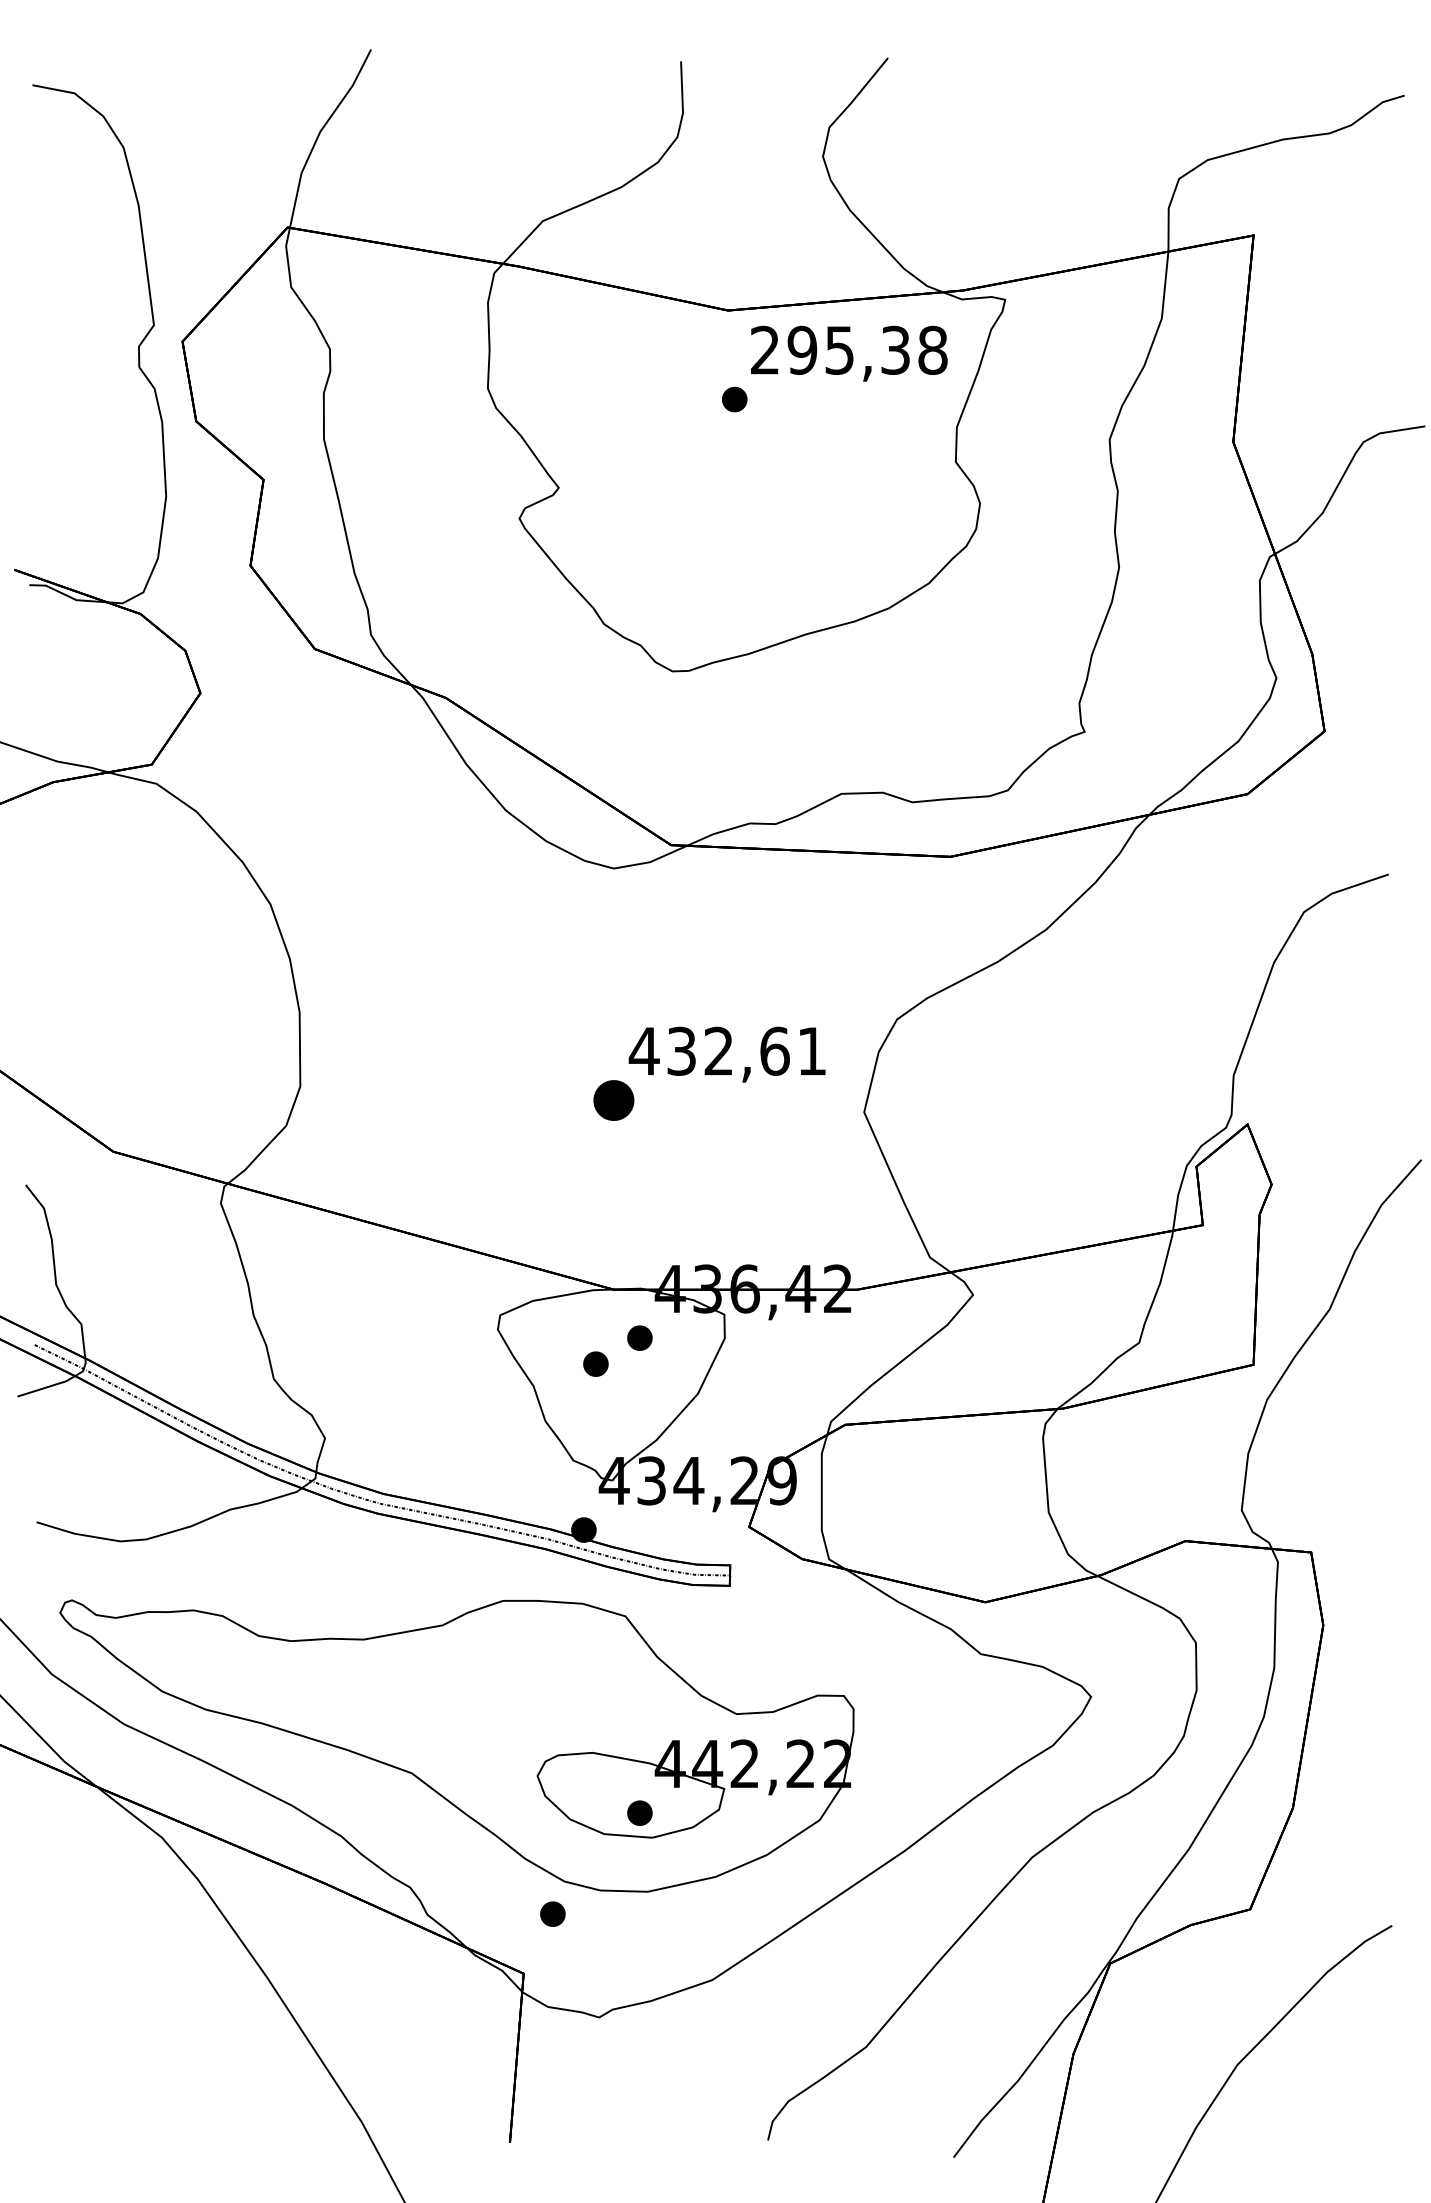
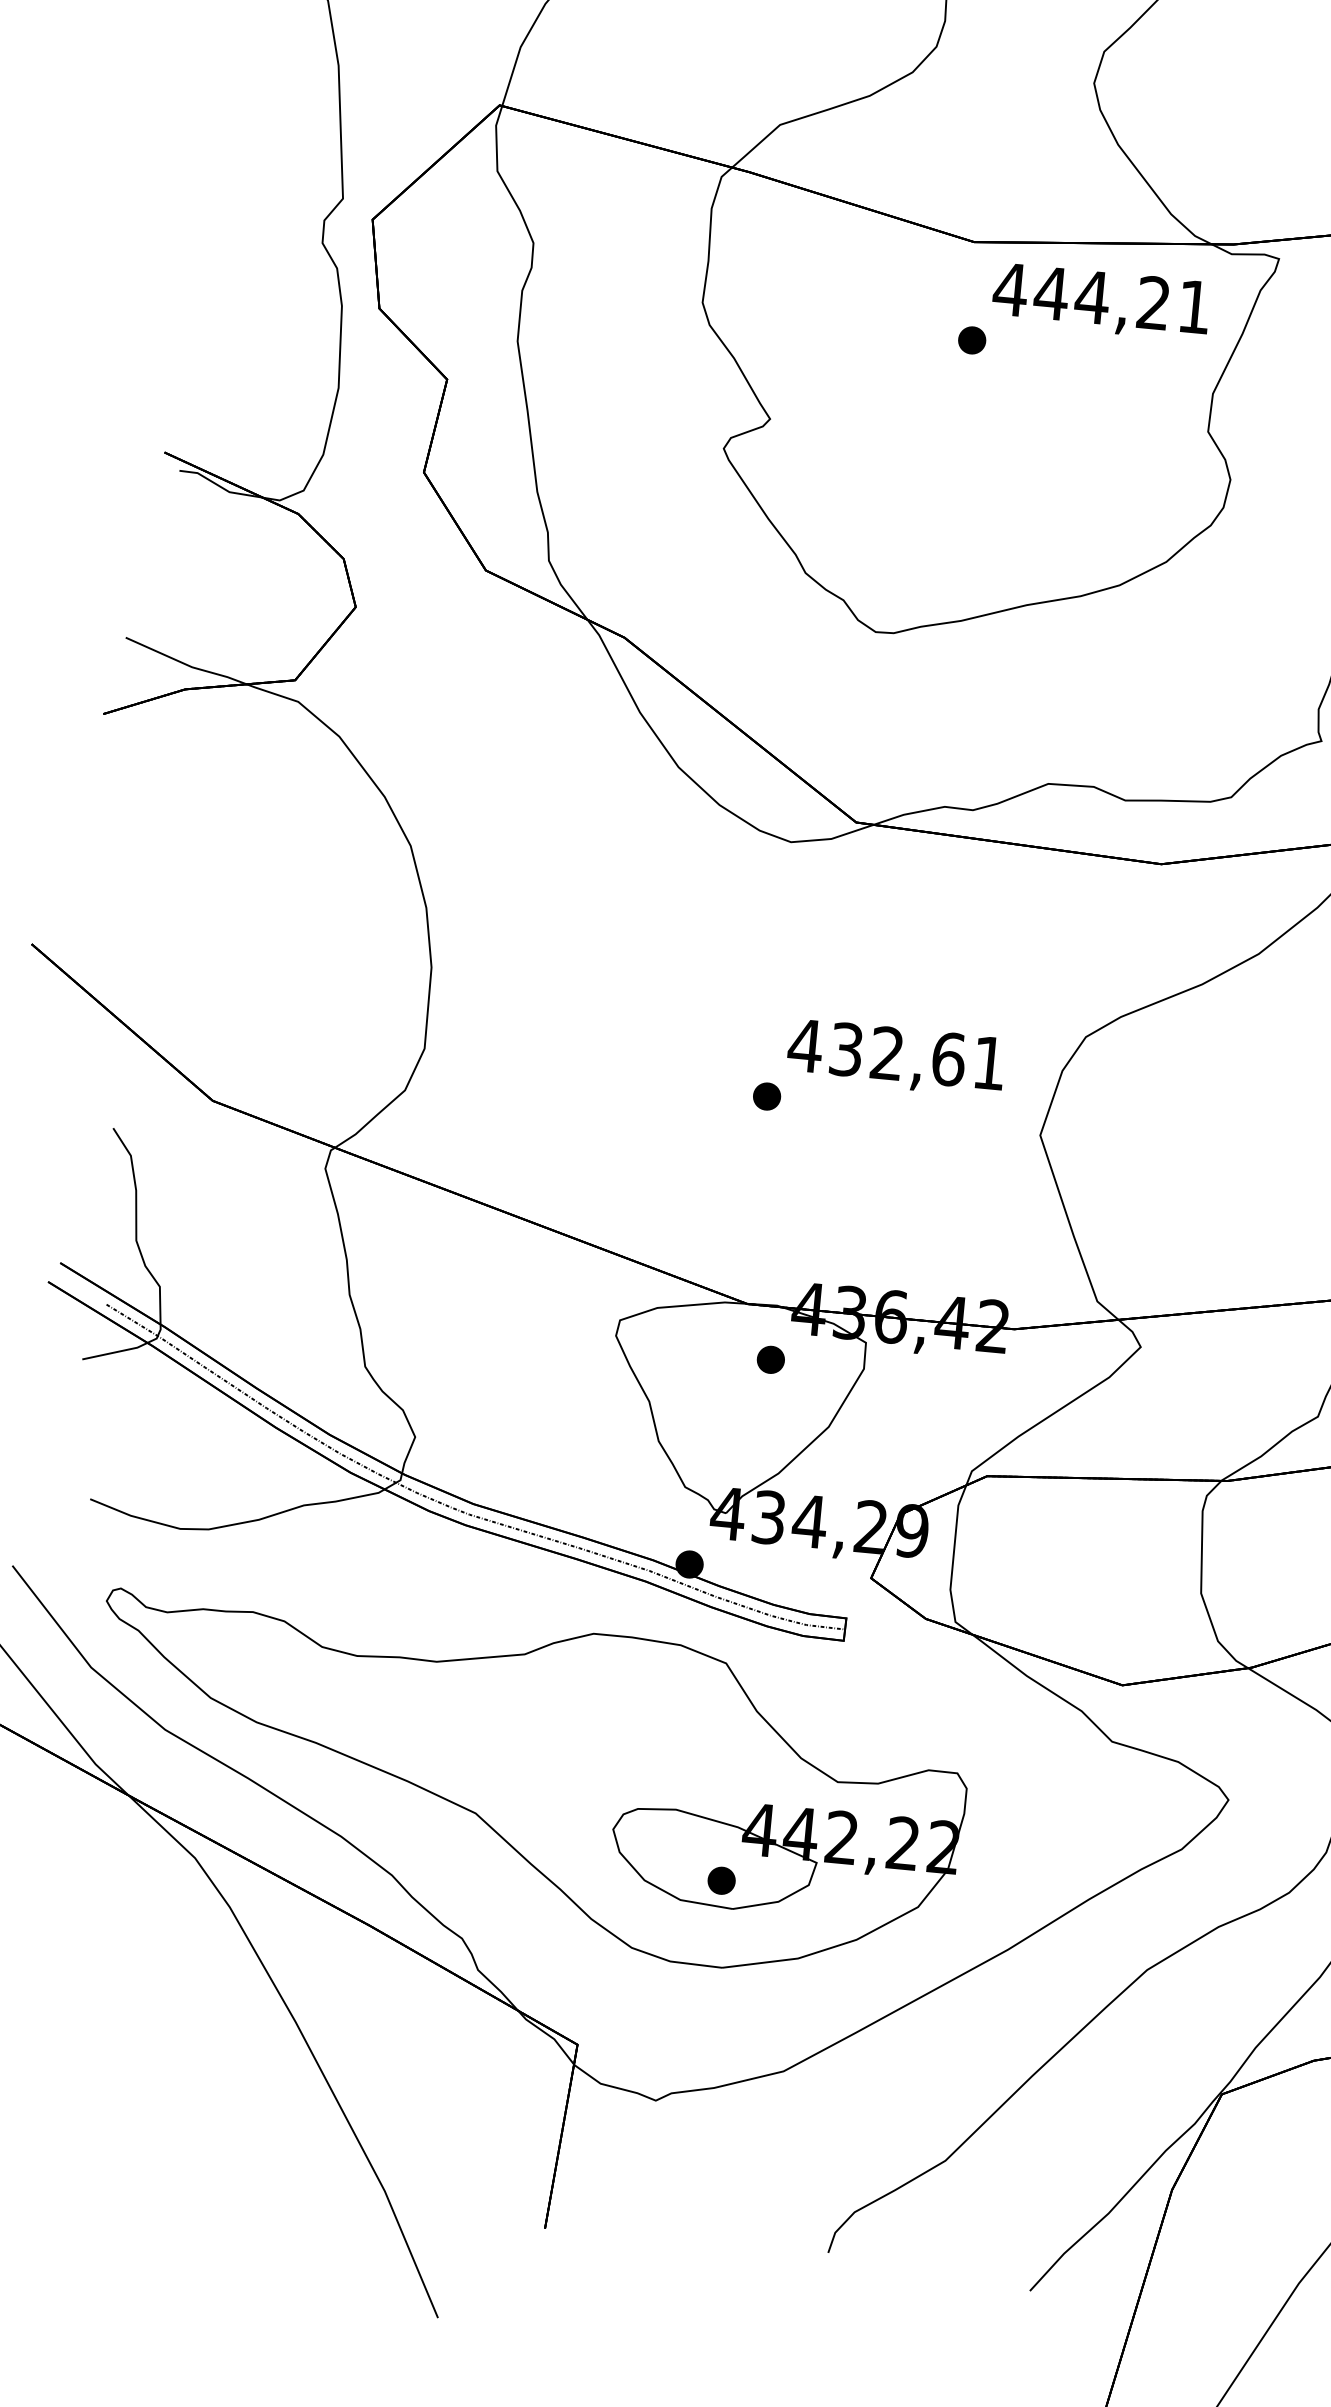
text: (848, 349) -> (1102, 297), 295,38 -> 444,21
part: (613, 1100) -> (766, 1096), size x0.62
part: (595, 1363) -> (719, 1383), removed
part: (552, 1913) -> (615, 1981), removed

